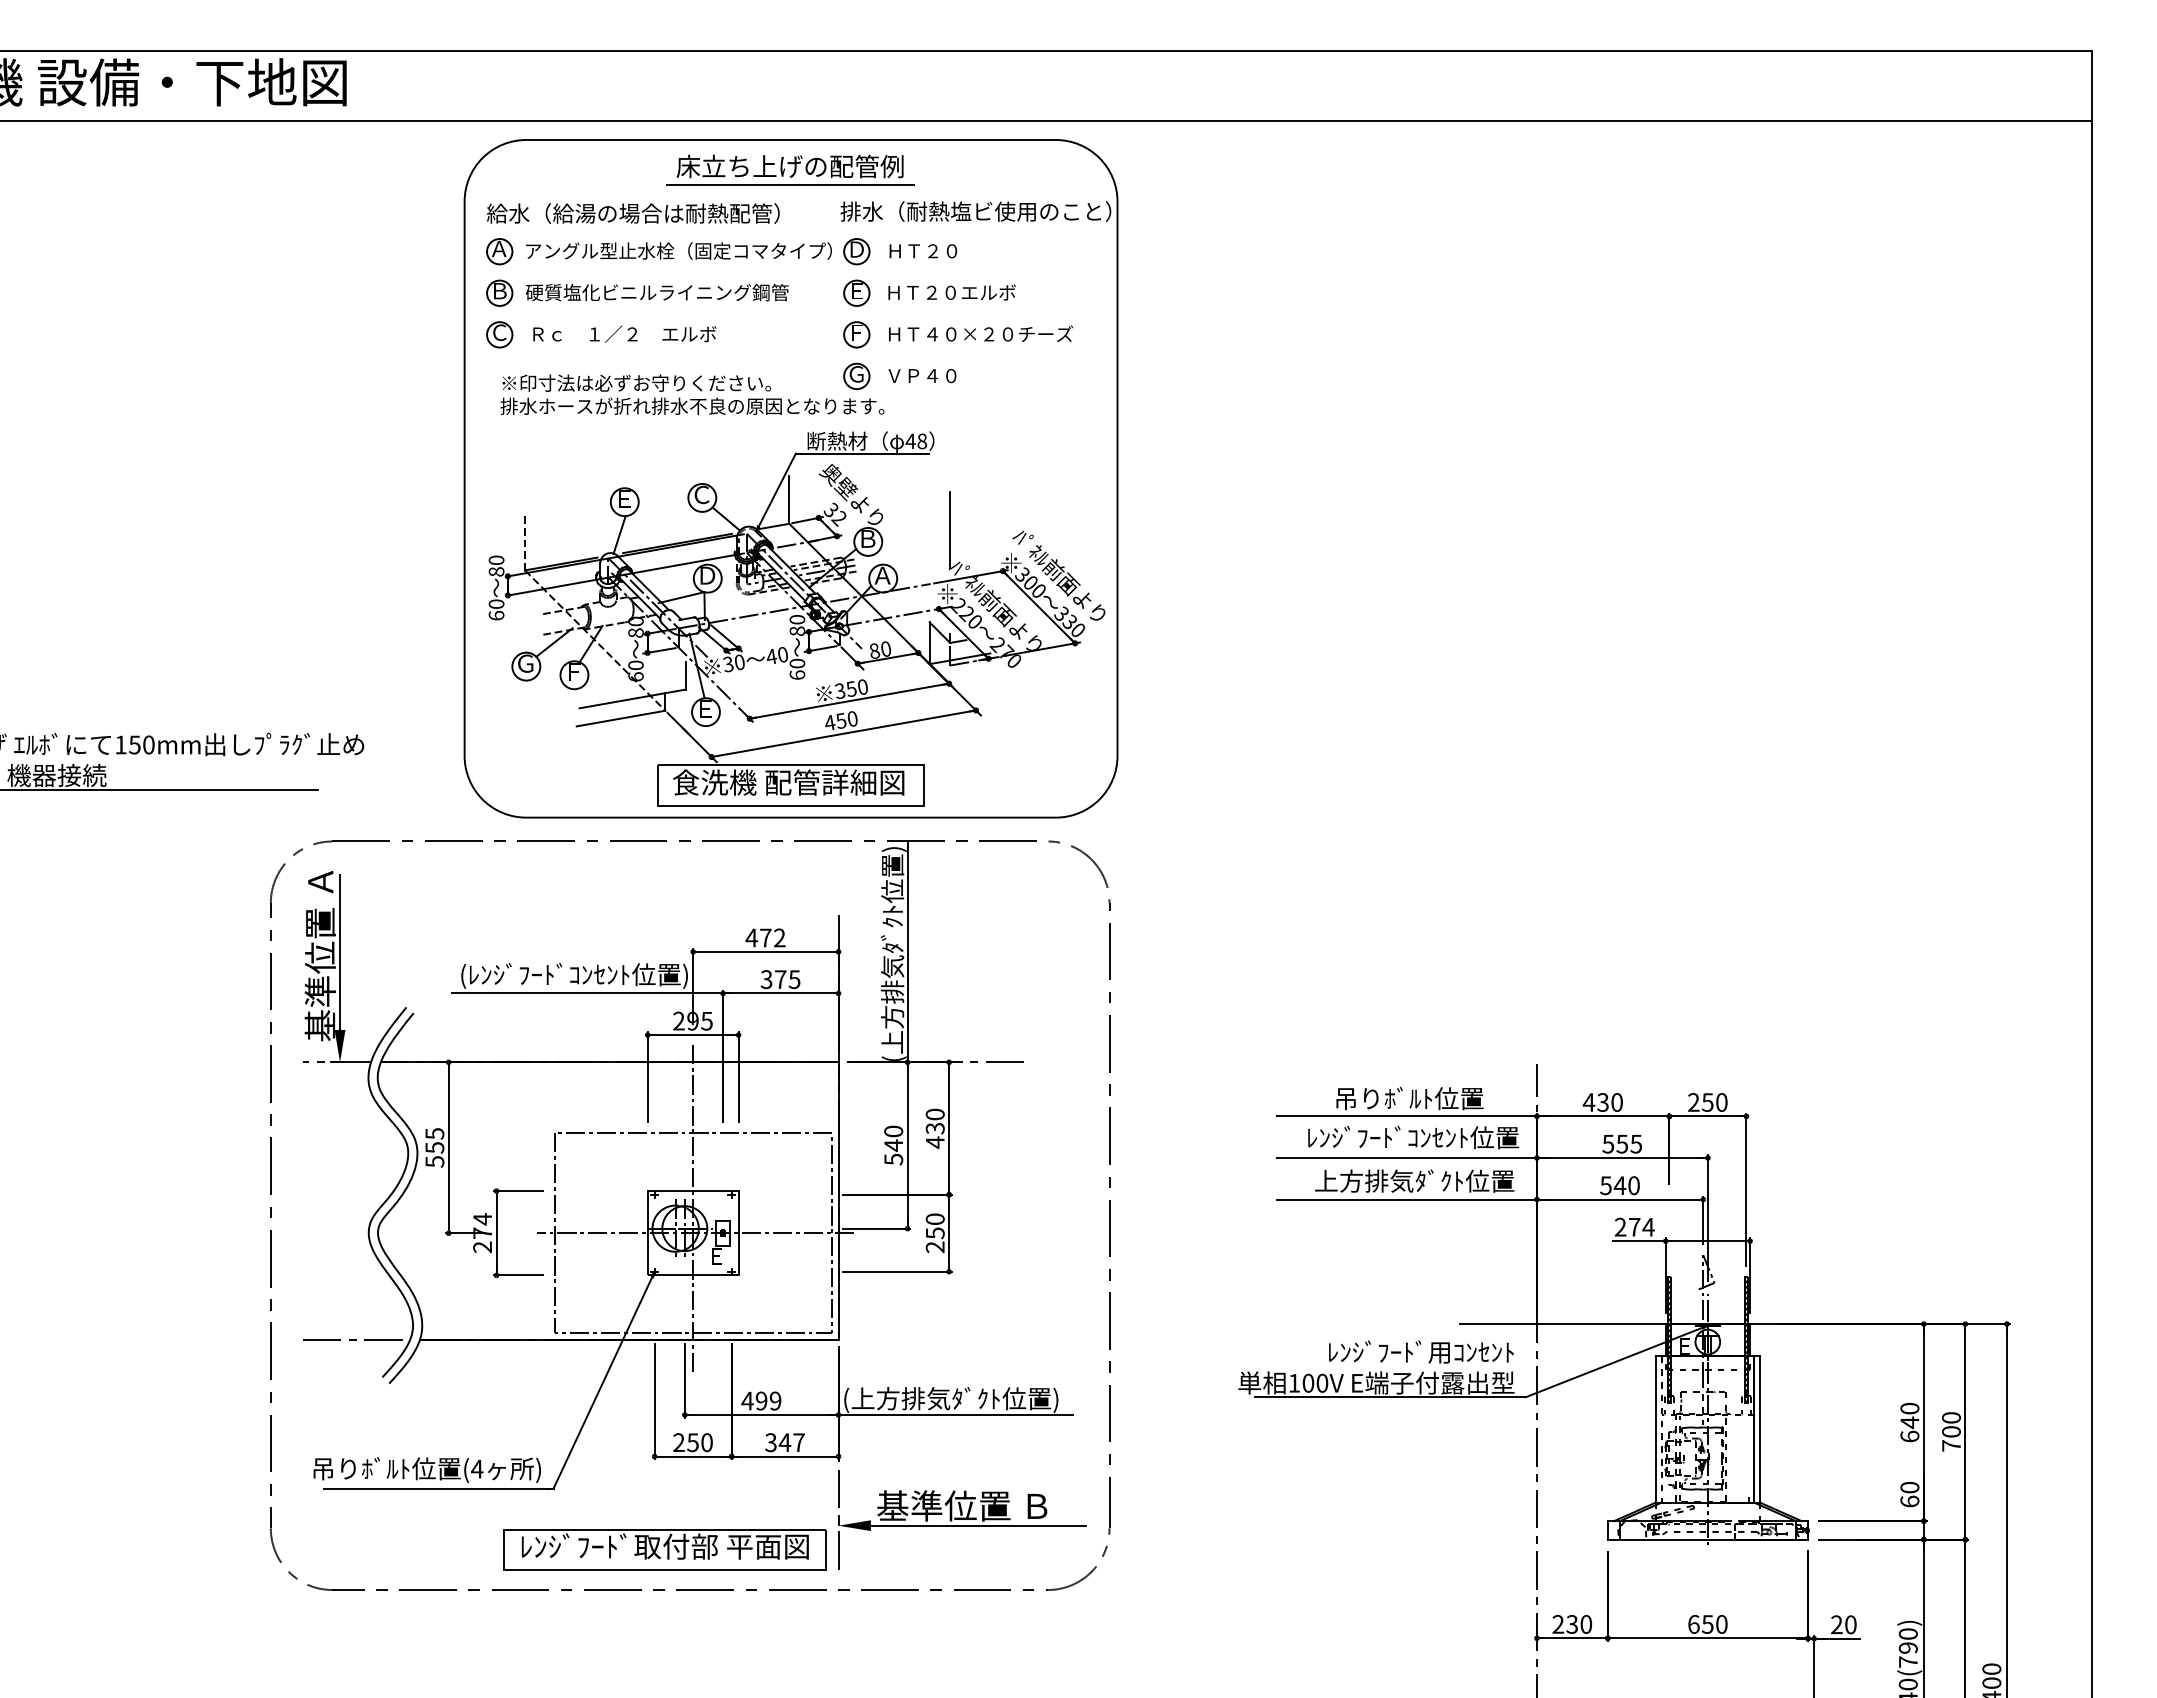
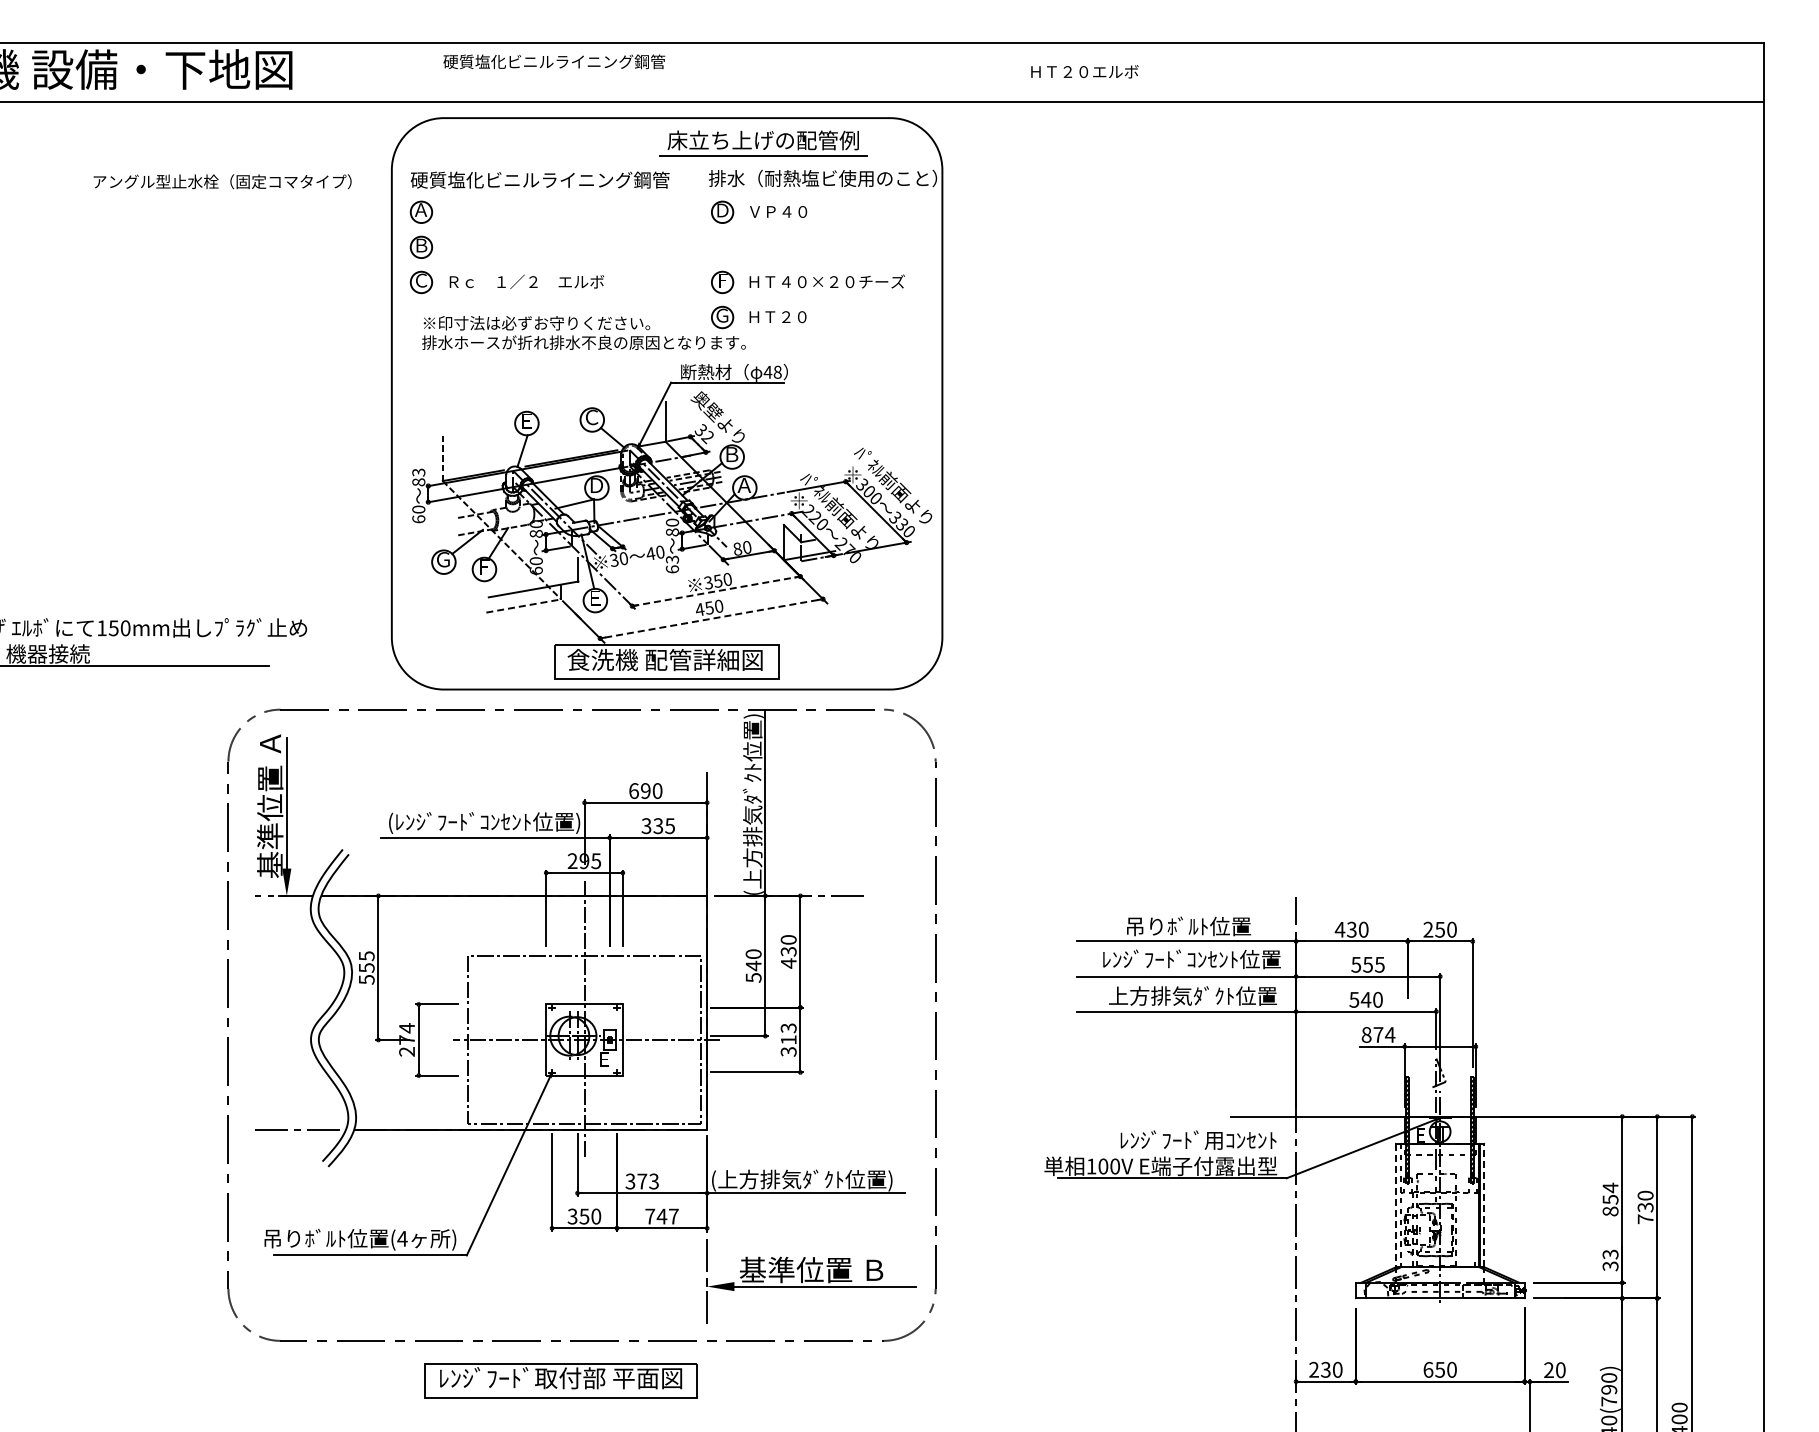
part: (790, 170) -> (763, 143), moved
text: (639, 212) -> (539, 179), 給水（給湯の場合は耐熱配管） -> 硬質塩化ビニルライニング鋼管
text: (678, 250) -> (222, 181), moved
text: (913, 250) -> (770, 211), ＨＴ２０ -> ＶＰ４０
text: (657, 292) -> (554, 61), moved
part: (856, 292) -> (722, 246), removed
text: (951, 292) -> (1084, 71), moved
text: (912, 375) -> (769, 316), ＶＰ４０ -> ＨＴ２０
line: (950, 530) -> (801, 447), removed
text: (496, 560) -> (418, 472), 80 -> 83
text: (797, 663) -> (672, 559), 60 -> 63
line: (848, 701) -> (715, 591), solid -> dashed
line: (620, 719) -> (523, 606), solid -> dashed
line: (847, 733) -> (714, 618), solid -> dashed
text: (765, 938) -> (645, 791), 472 -> 690
text: (780, 980) -> (658, 826), 375 -> 335
text: (1620, 1226) -> (1366, 1034), 274 -> 874
text: (935, 1232) -> (788, 1039), 250 -> 313
text: (760, 1401) -> (641, 1181), 499 -> 373
text: (1909, 1422) -> (1610, 1199), 640 -> 854
line: (1656, 1429) -> (1396, 1205), solid -> dashed
line: (1760, 1429) -> (1484, 1205), solid -> dashed
text: (1951, 1431) -> (1645, 1207), 700 -> 730
text: (678, 1442) -> (572, 1216), 250 -> 350
text: (771, 1442) -> (650, 1216), 347 -> 747
text: (1909, 1494) -> (1610, 1260), 60 -> 33
part: (664, 1549) -> (560, 1380), moved

